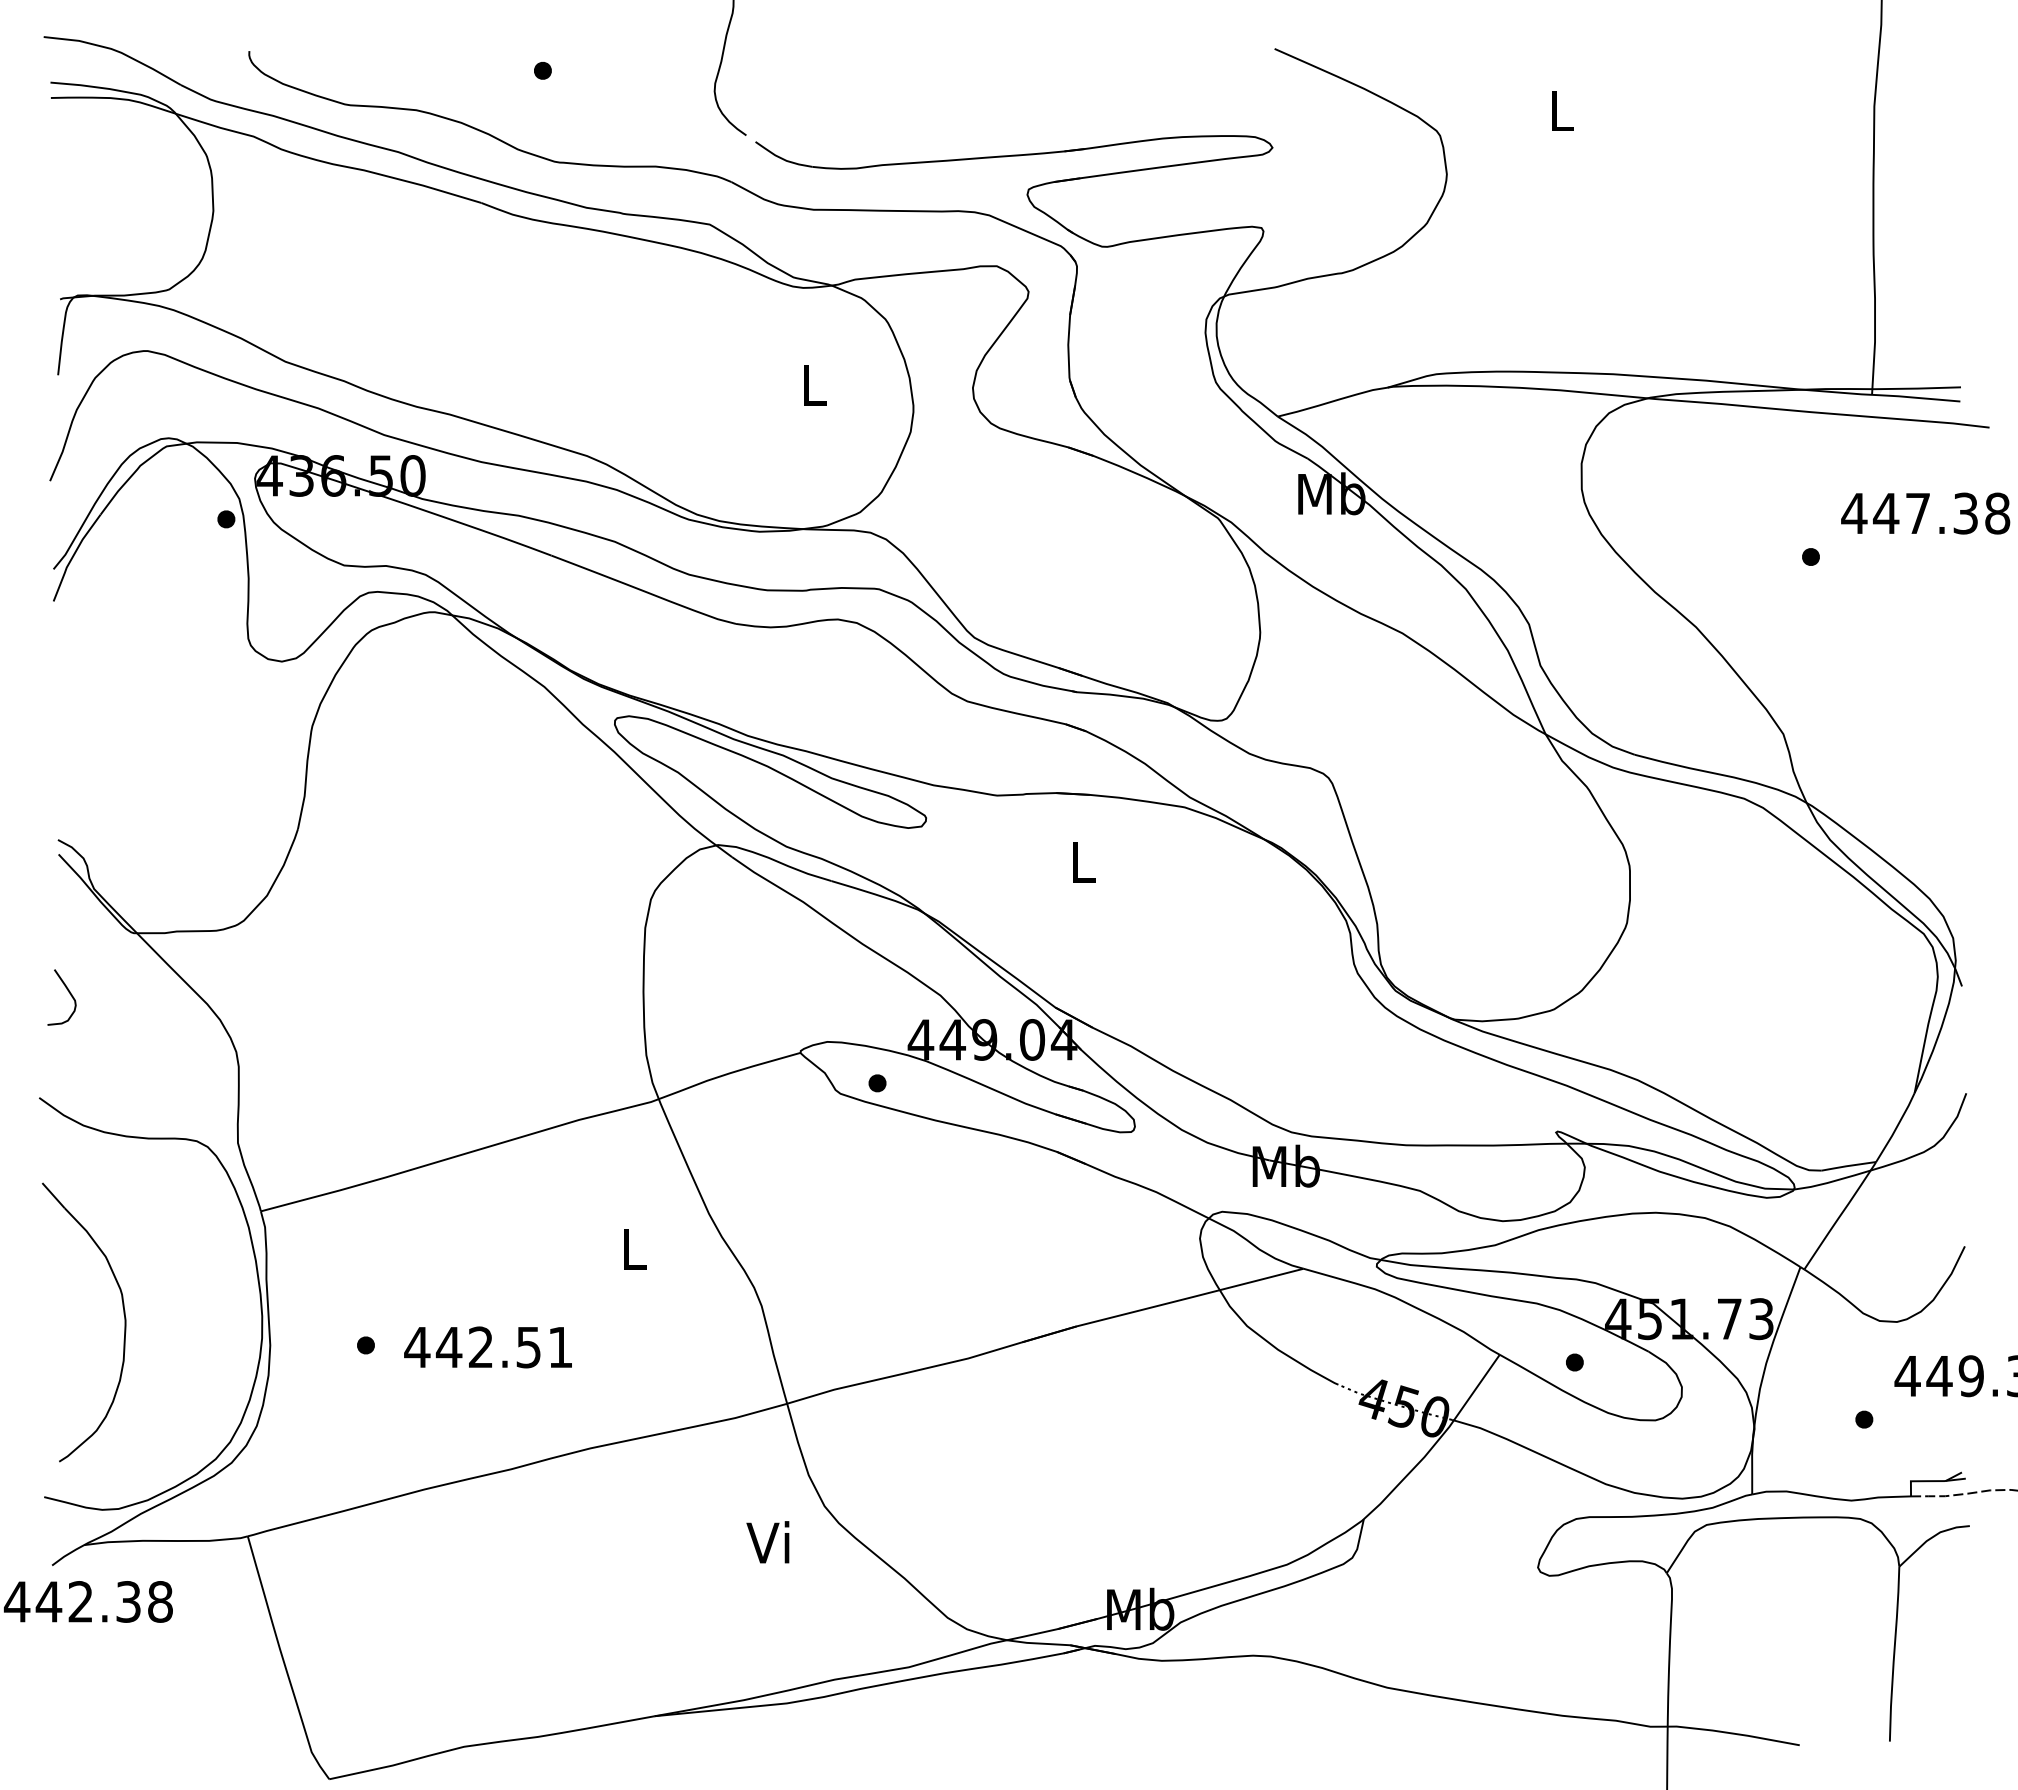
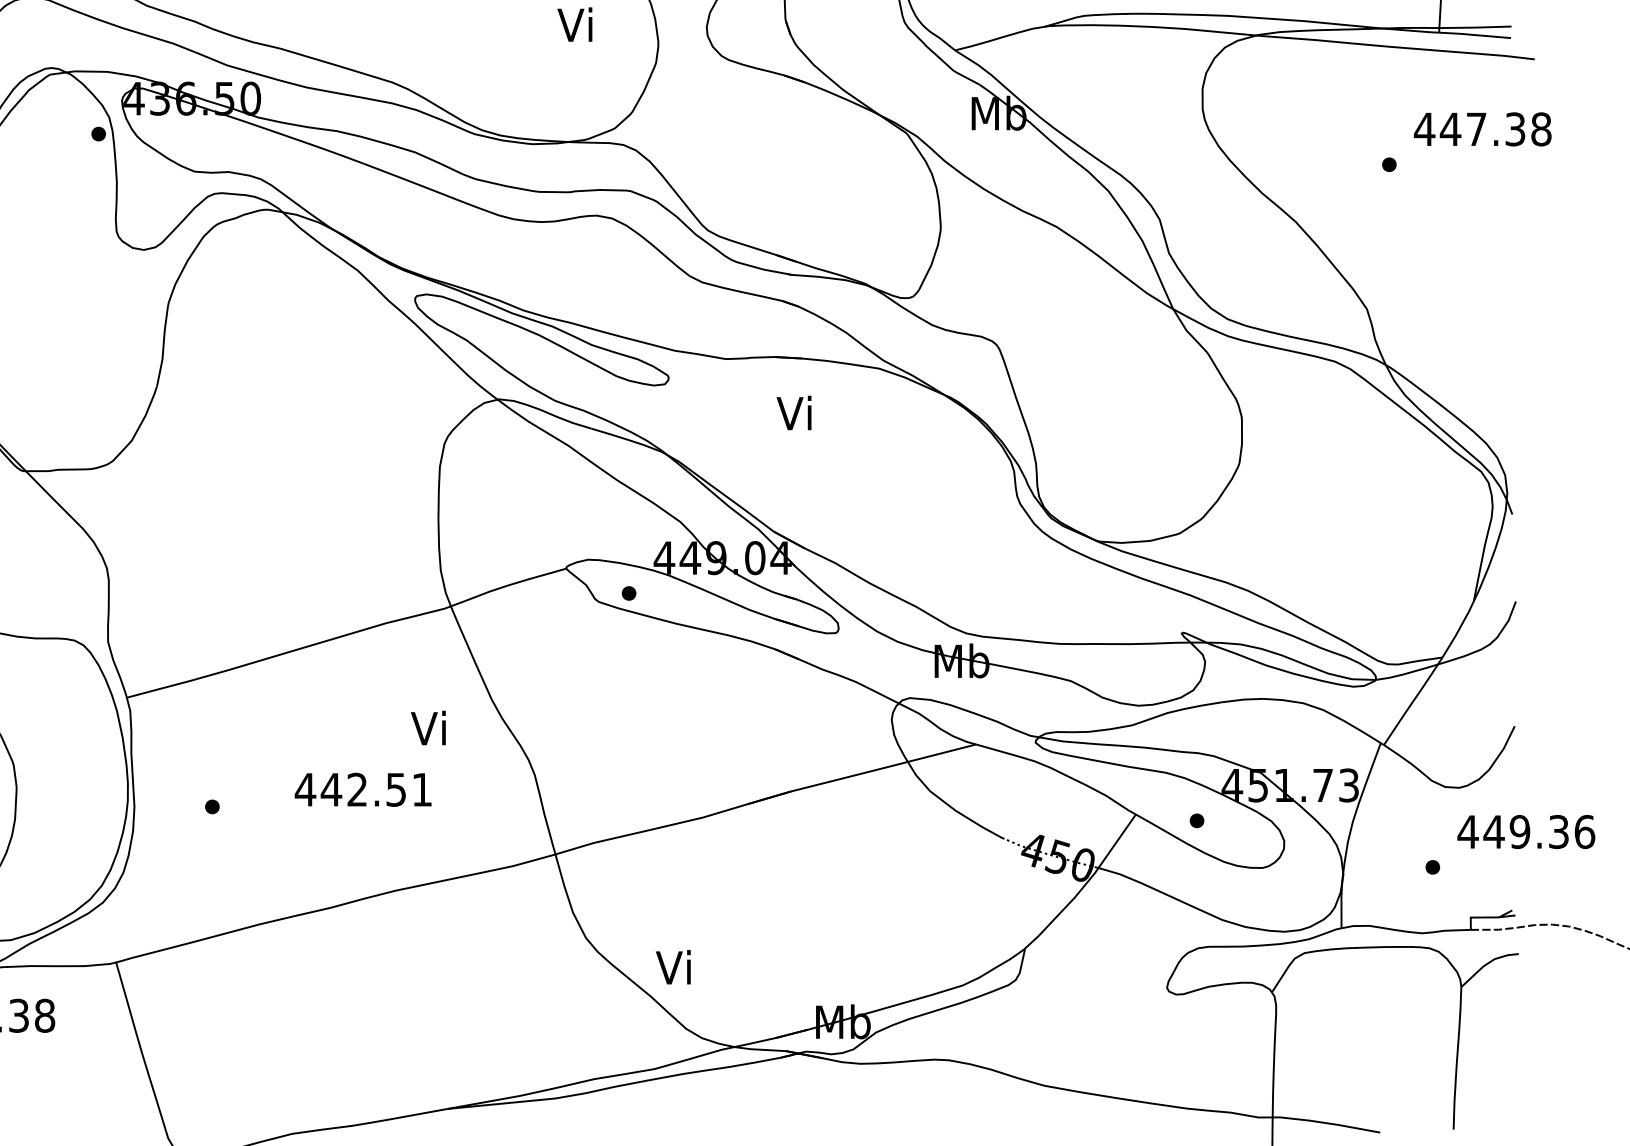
text: (810, 384) -> (574, 24), L -> Vi
text: (1079, 861) -> (793, 412), L -> Vi
text: (630, 1248) -> (427, 727), L -> Vi
text: (487, 1347) -> (362, 789), moved
text: (767, 1542) -> (673, 967), moved

